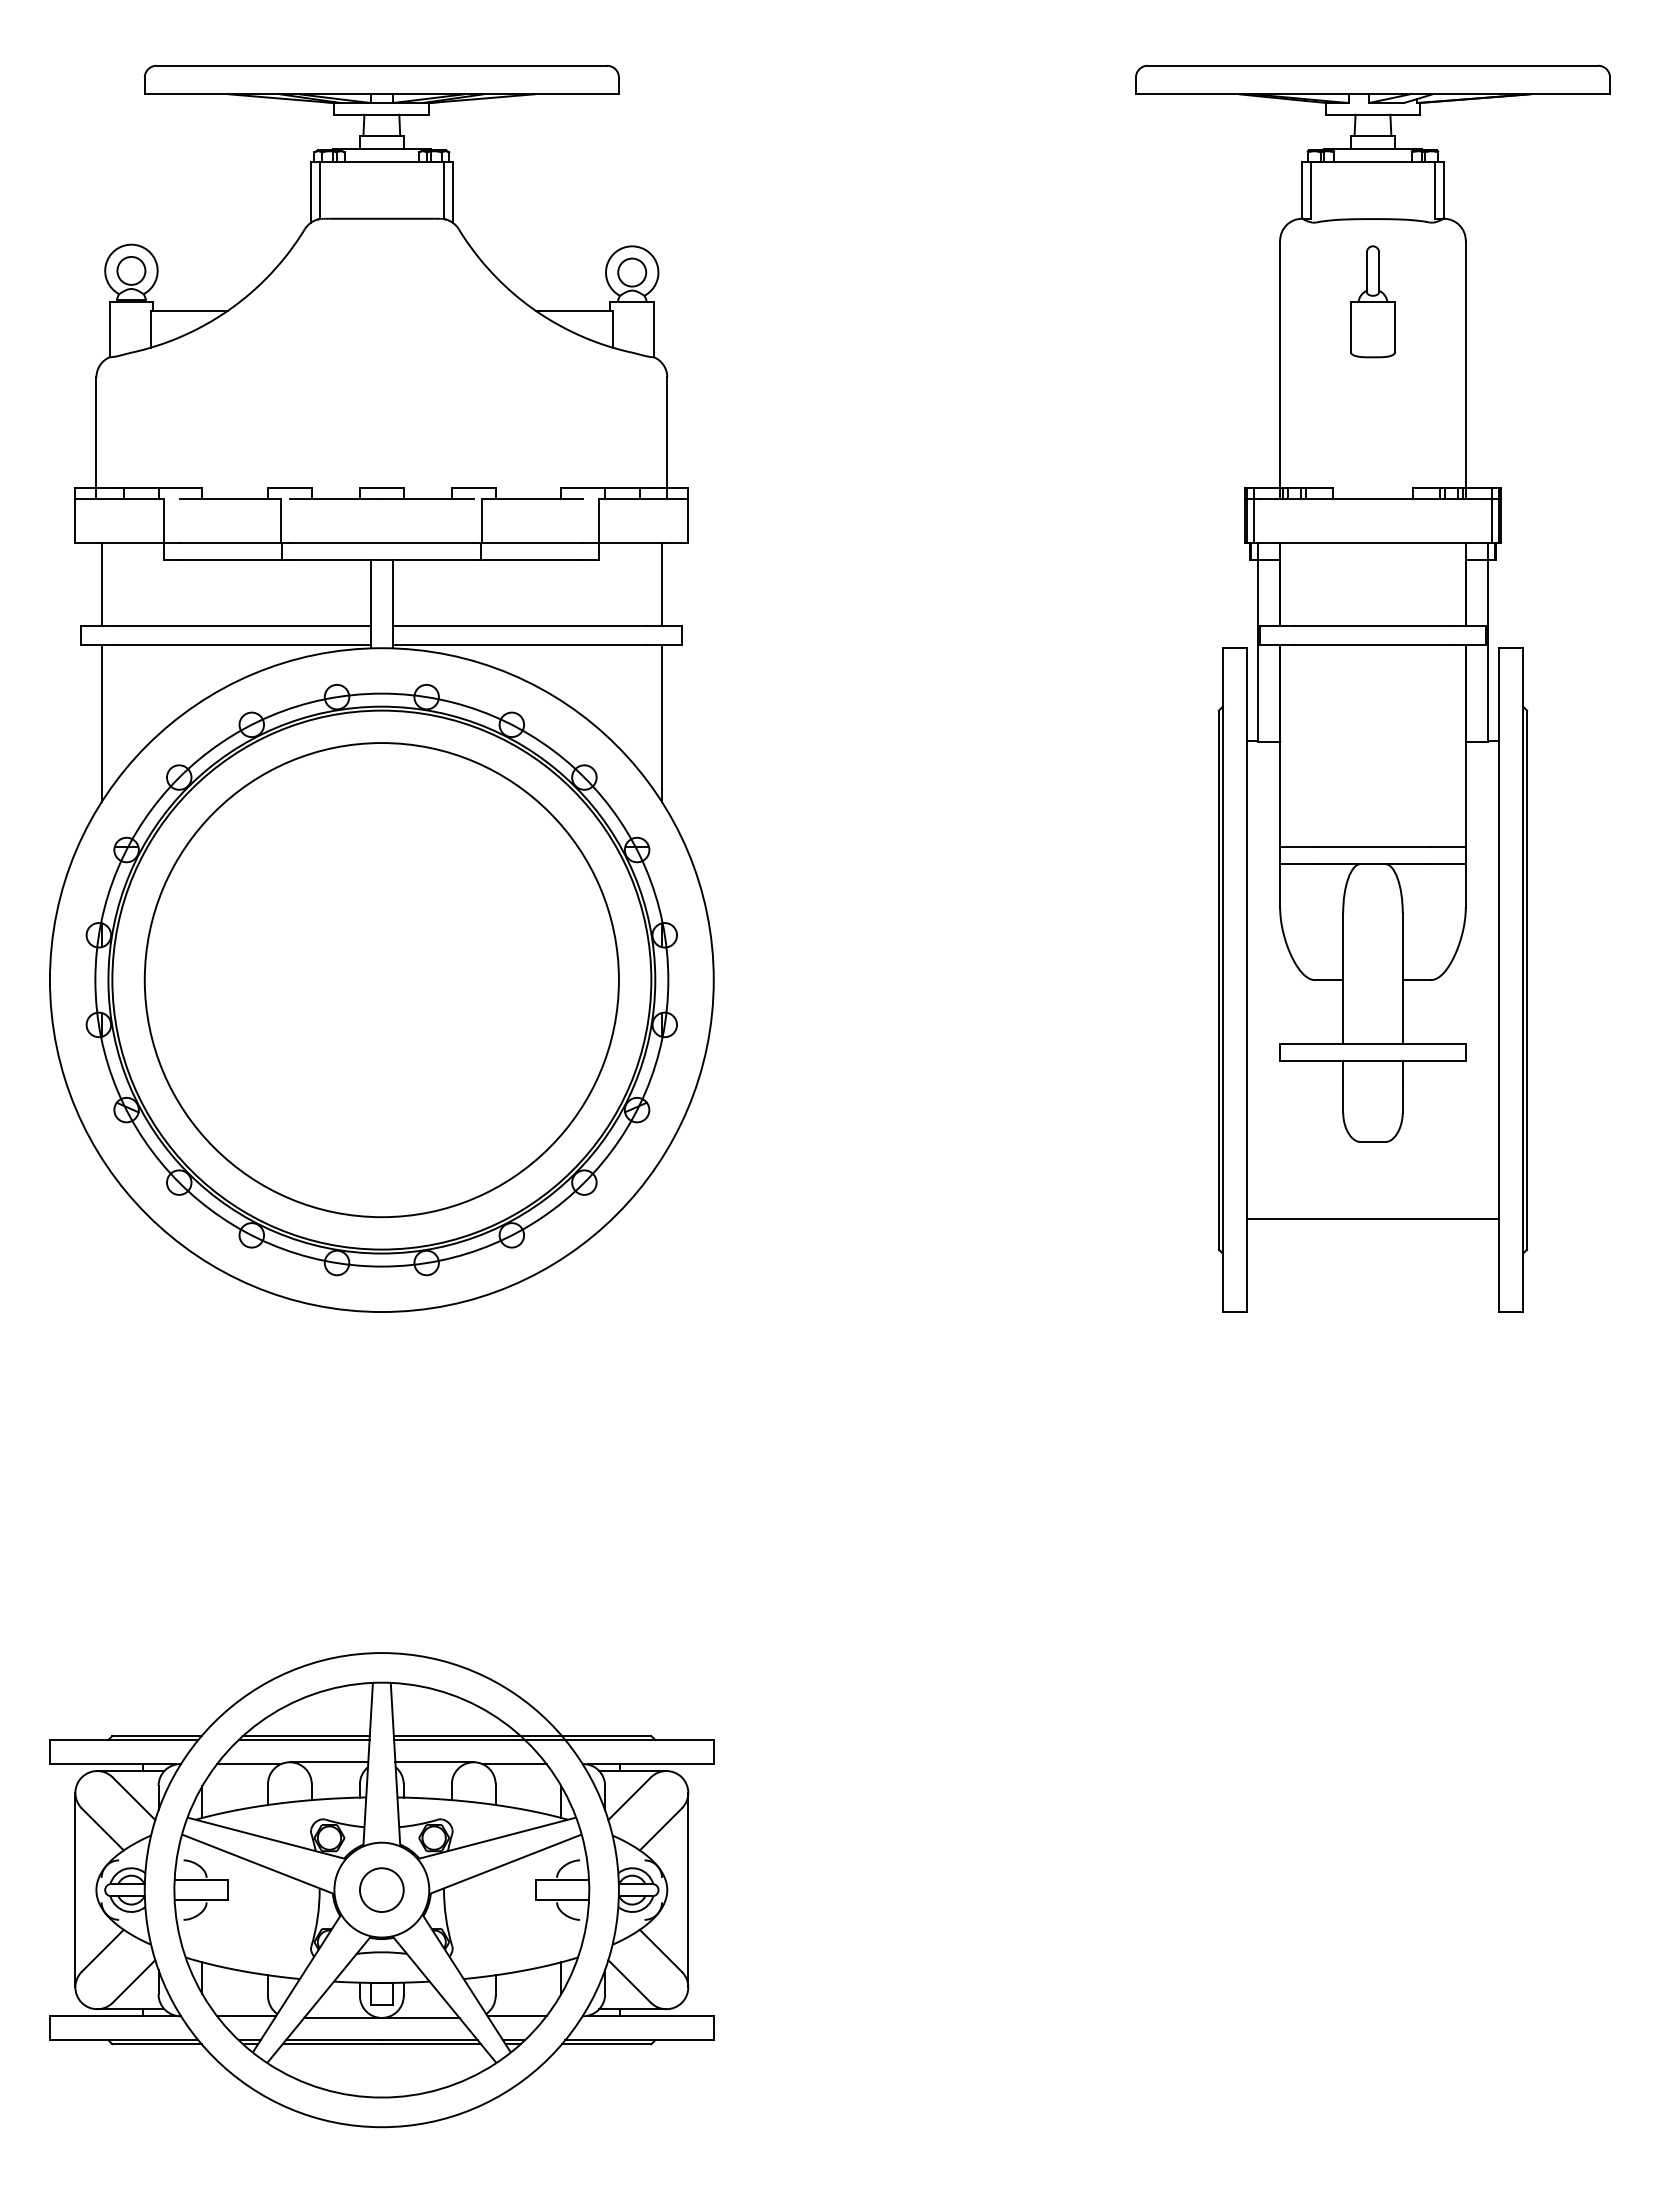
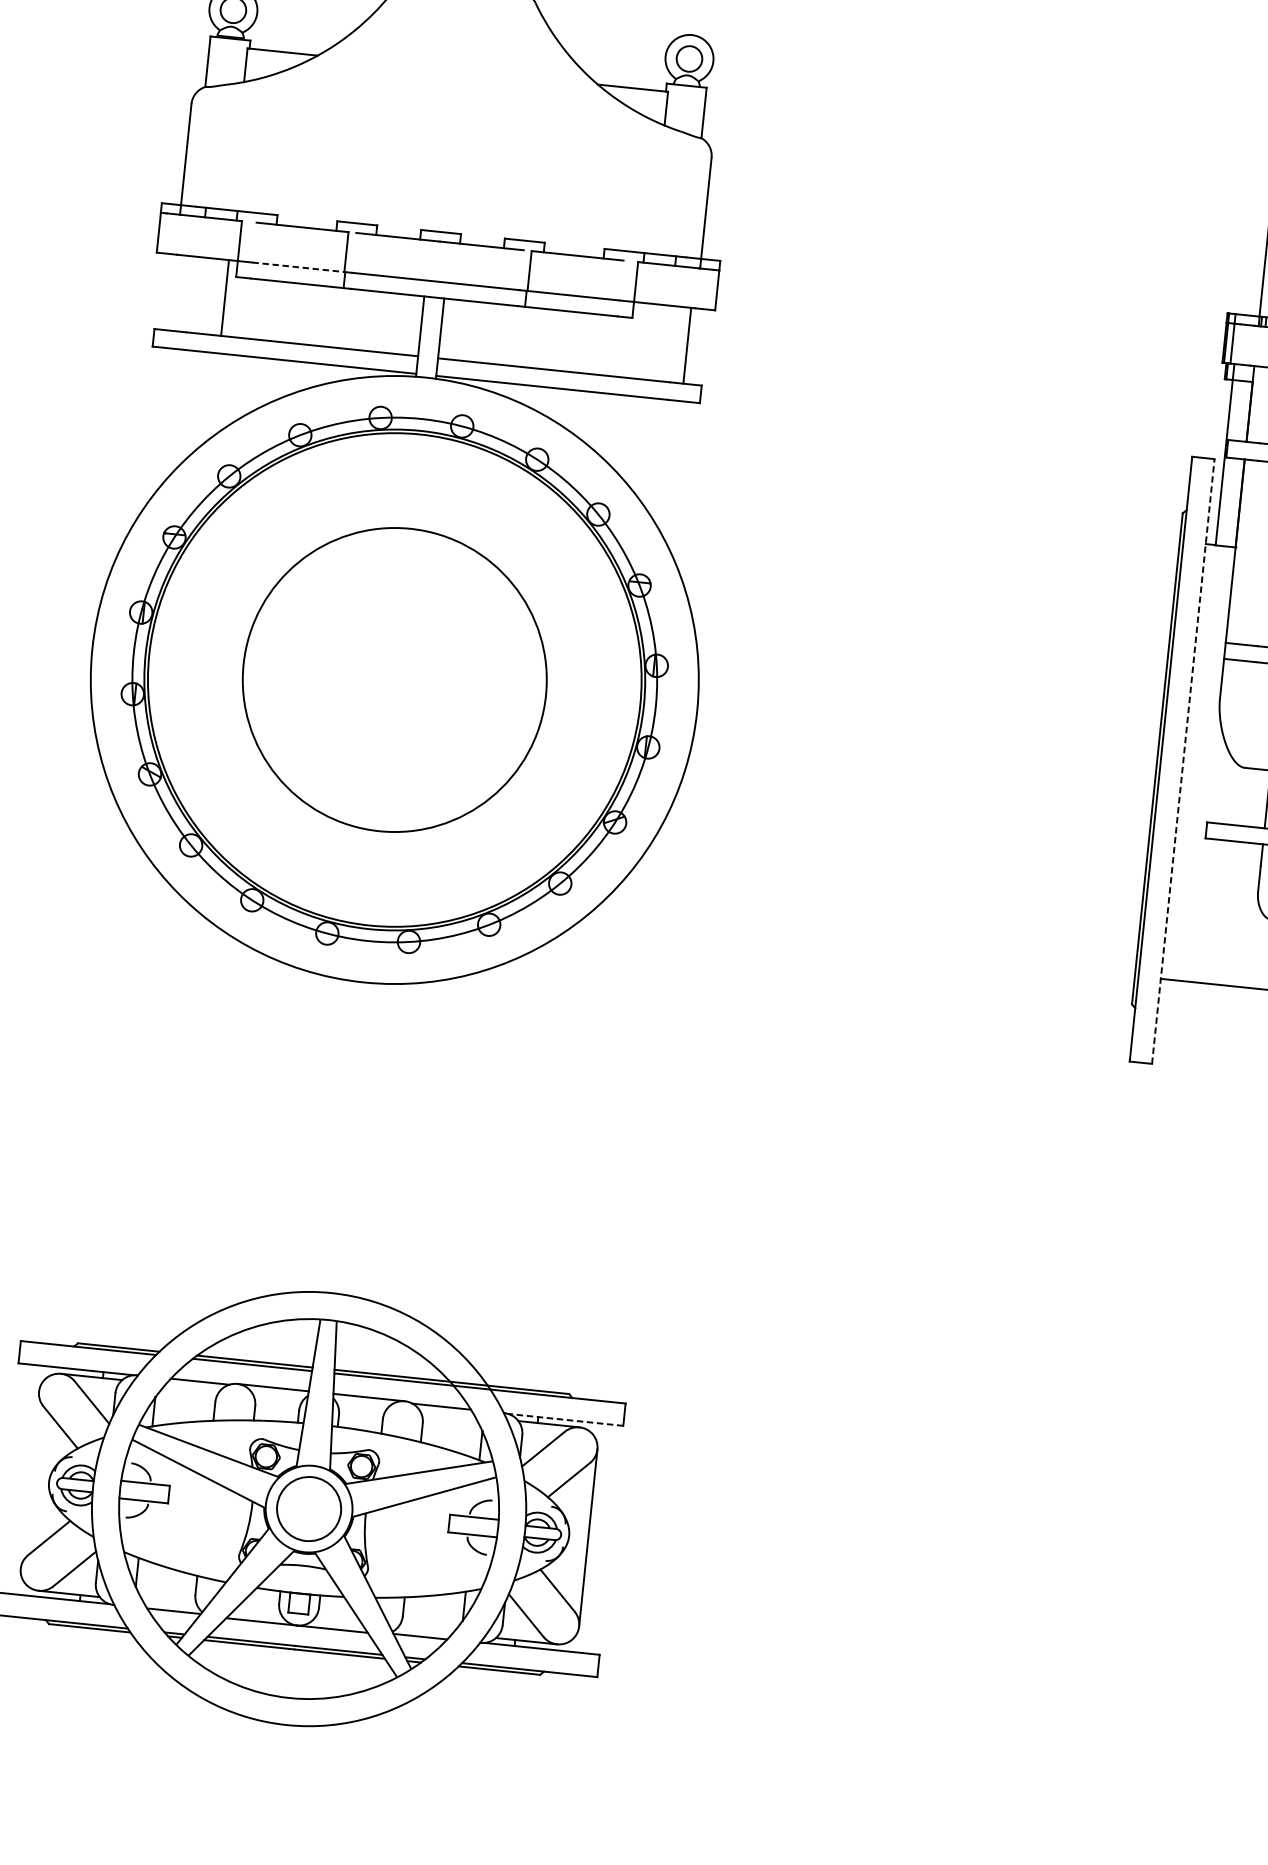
line: (231, 542) -> (299, 267), solid -> dashed
line: (101, 583) -> (225, 297), moved
line: (101, 723) -> (163, 419), removed
line: (662, 723) -> (674, 472), removed
circle: (381, 980) -> (394, 680), size x0.7
line: (1247, 980) -> (1183, 761), solid -> dashed
line: (650, 1764) -> (565, 1419), solid -> dashed
line: (75, 1889) -> (30, 1479), removed
circle: (381, 1890) -> (308, 1509), size x1.6

